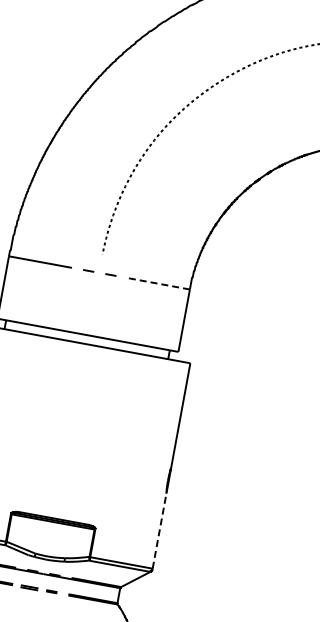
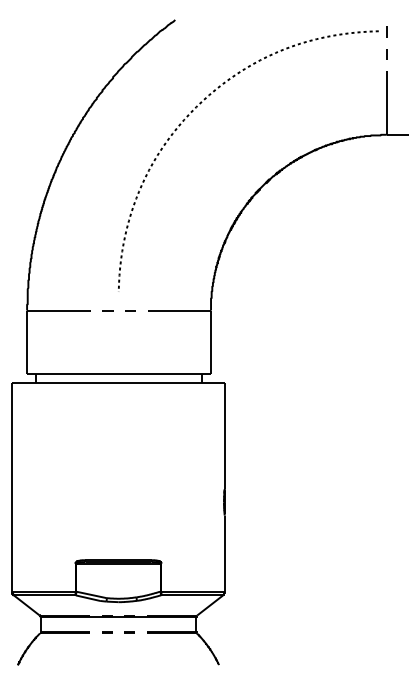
line: (158, 283) -> (179, 310), dashed -> solid
line: (159, 530) -> (224, 553), dashed -> solid
part: (29, 587) -> (107, 632), size x0.62

